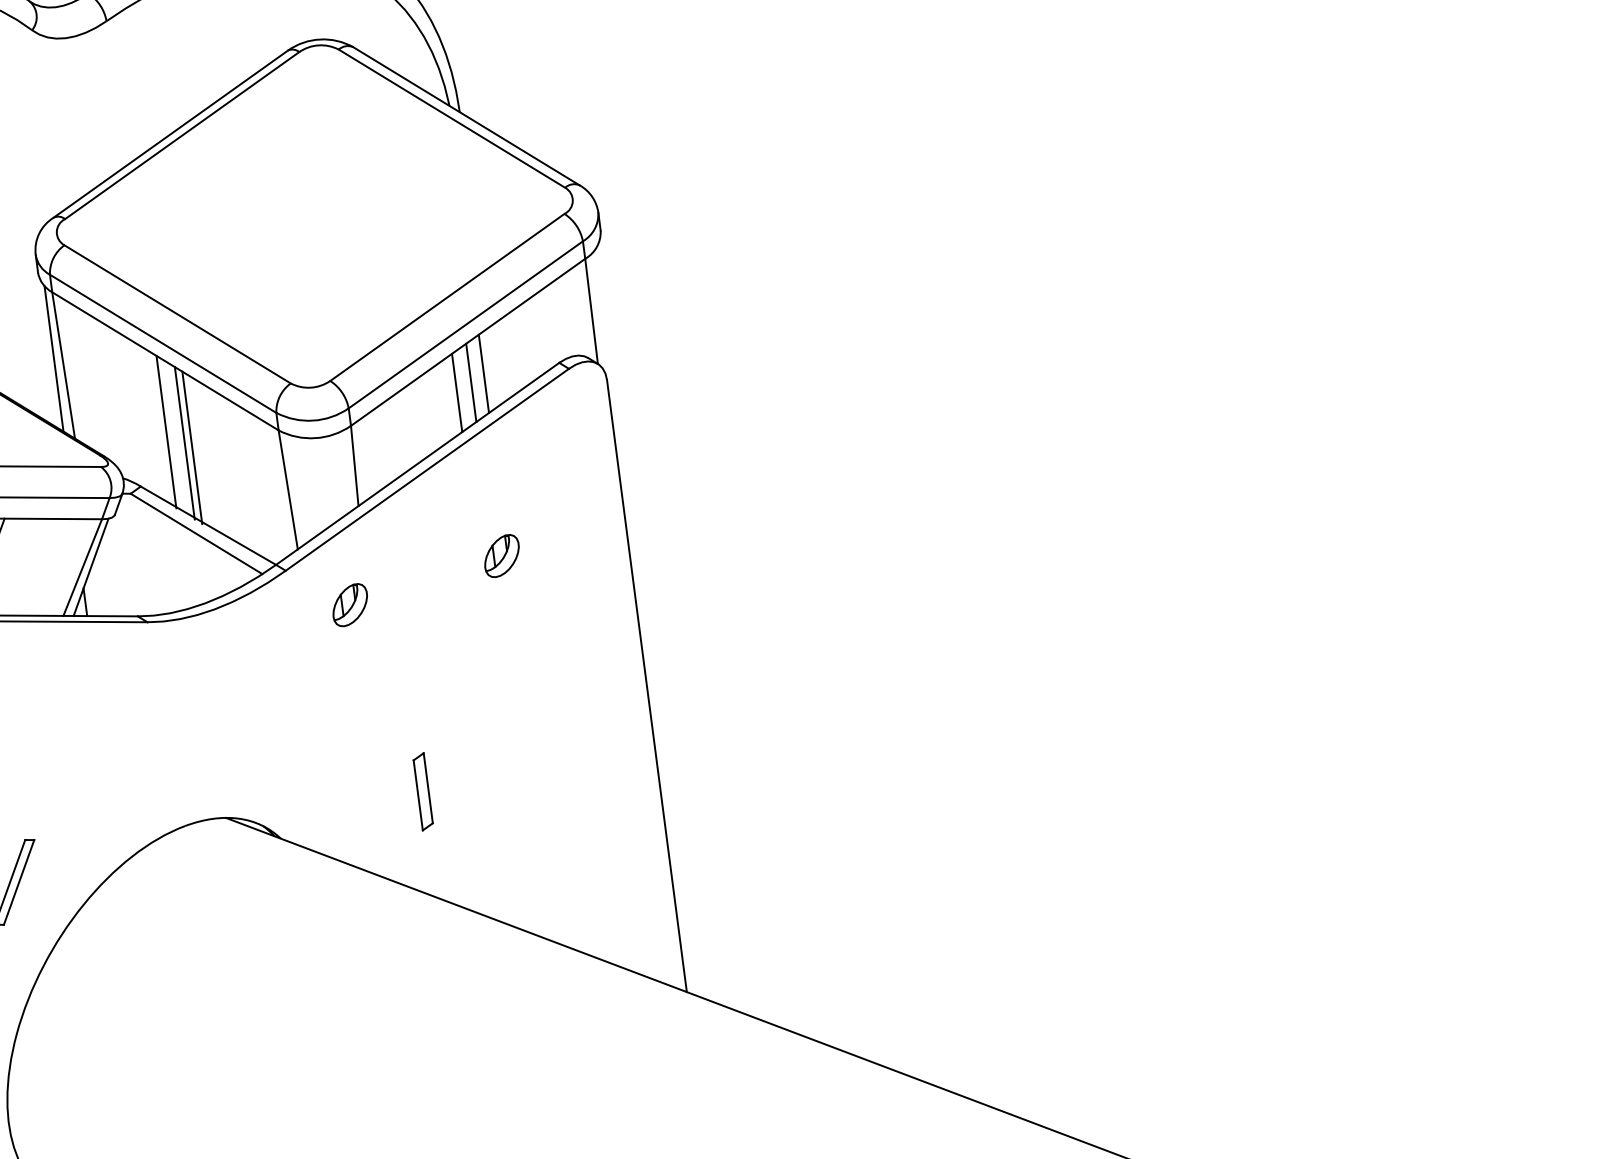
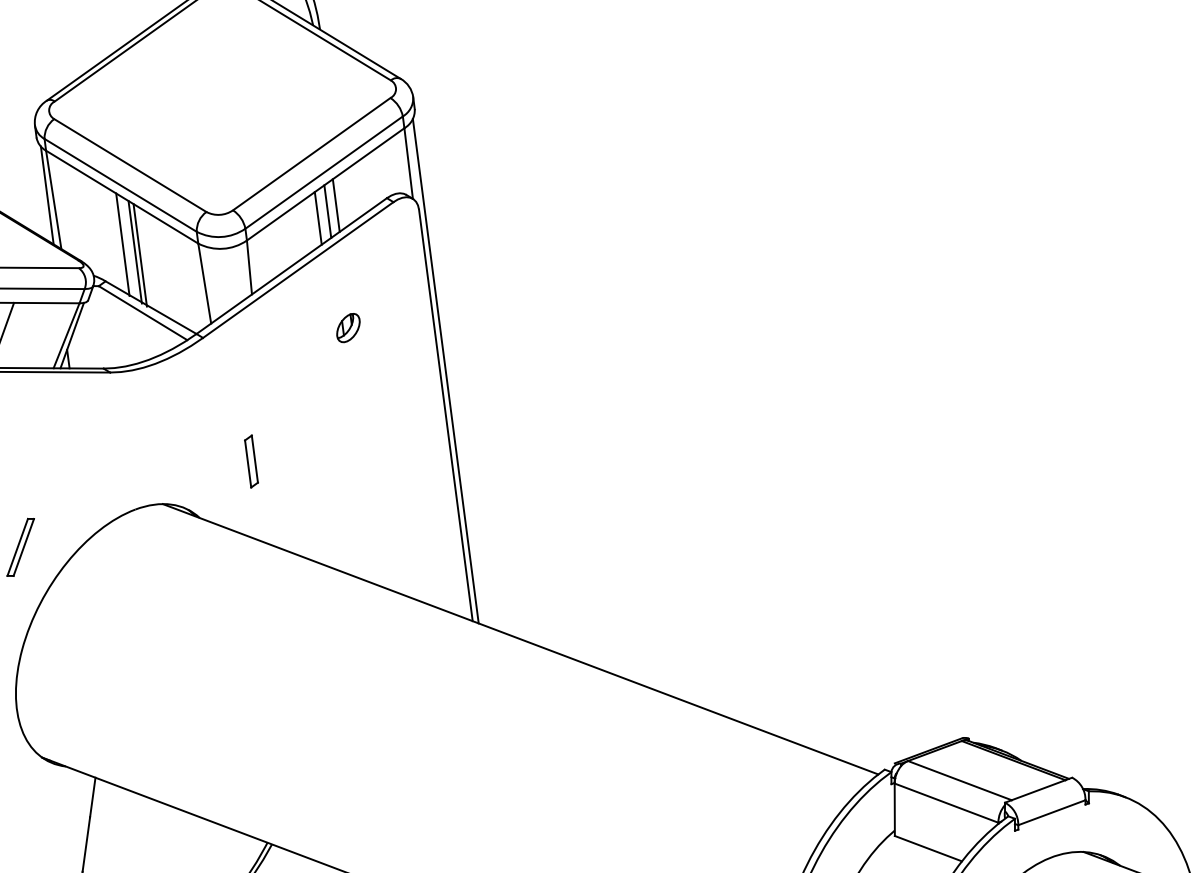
part: (350, 605) -> (246, 361), removed
line: (646, 619) -> (445, 370), added
part: (423, 791) -> (251, 461), moved

